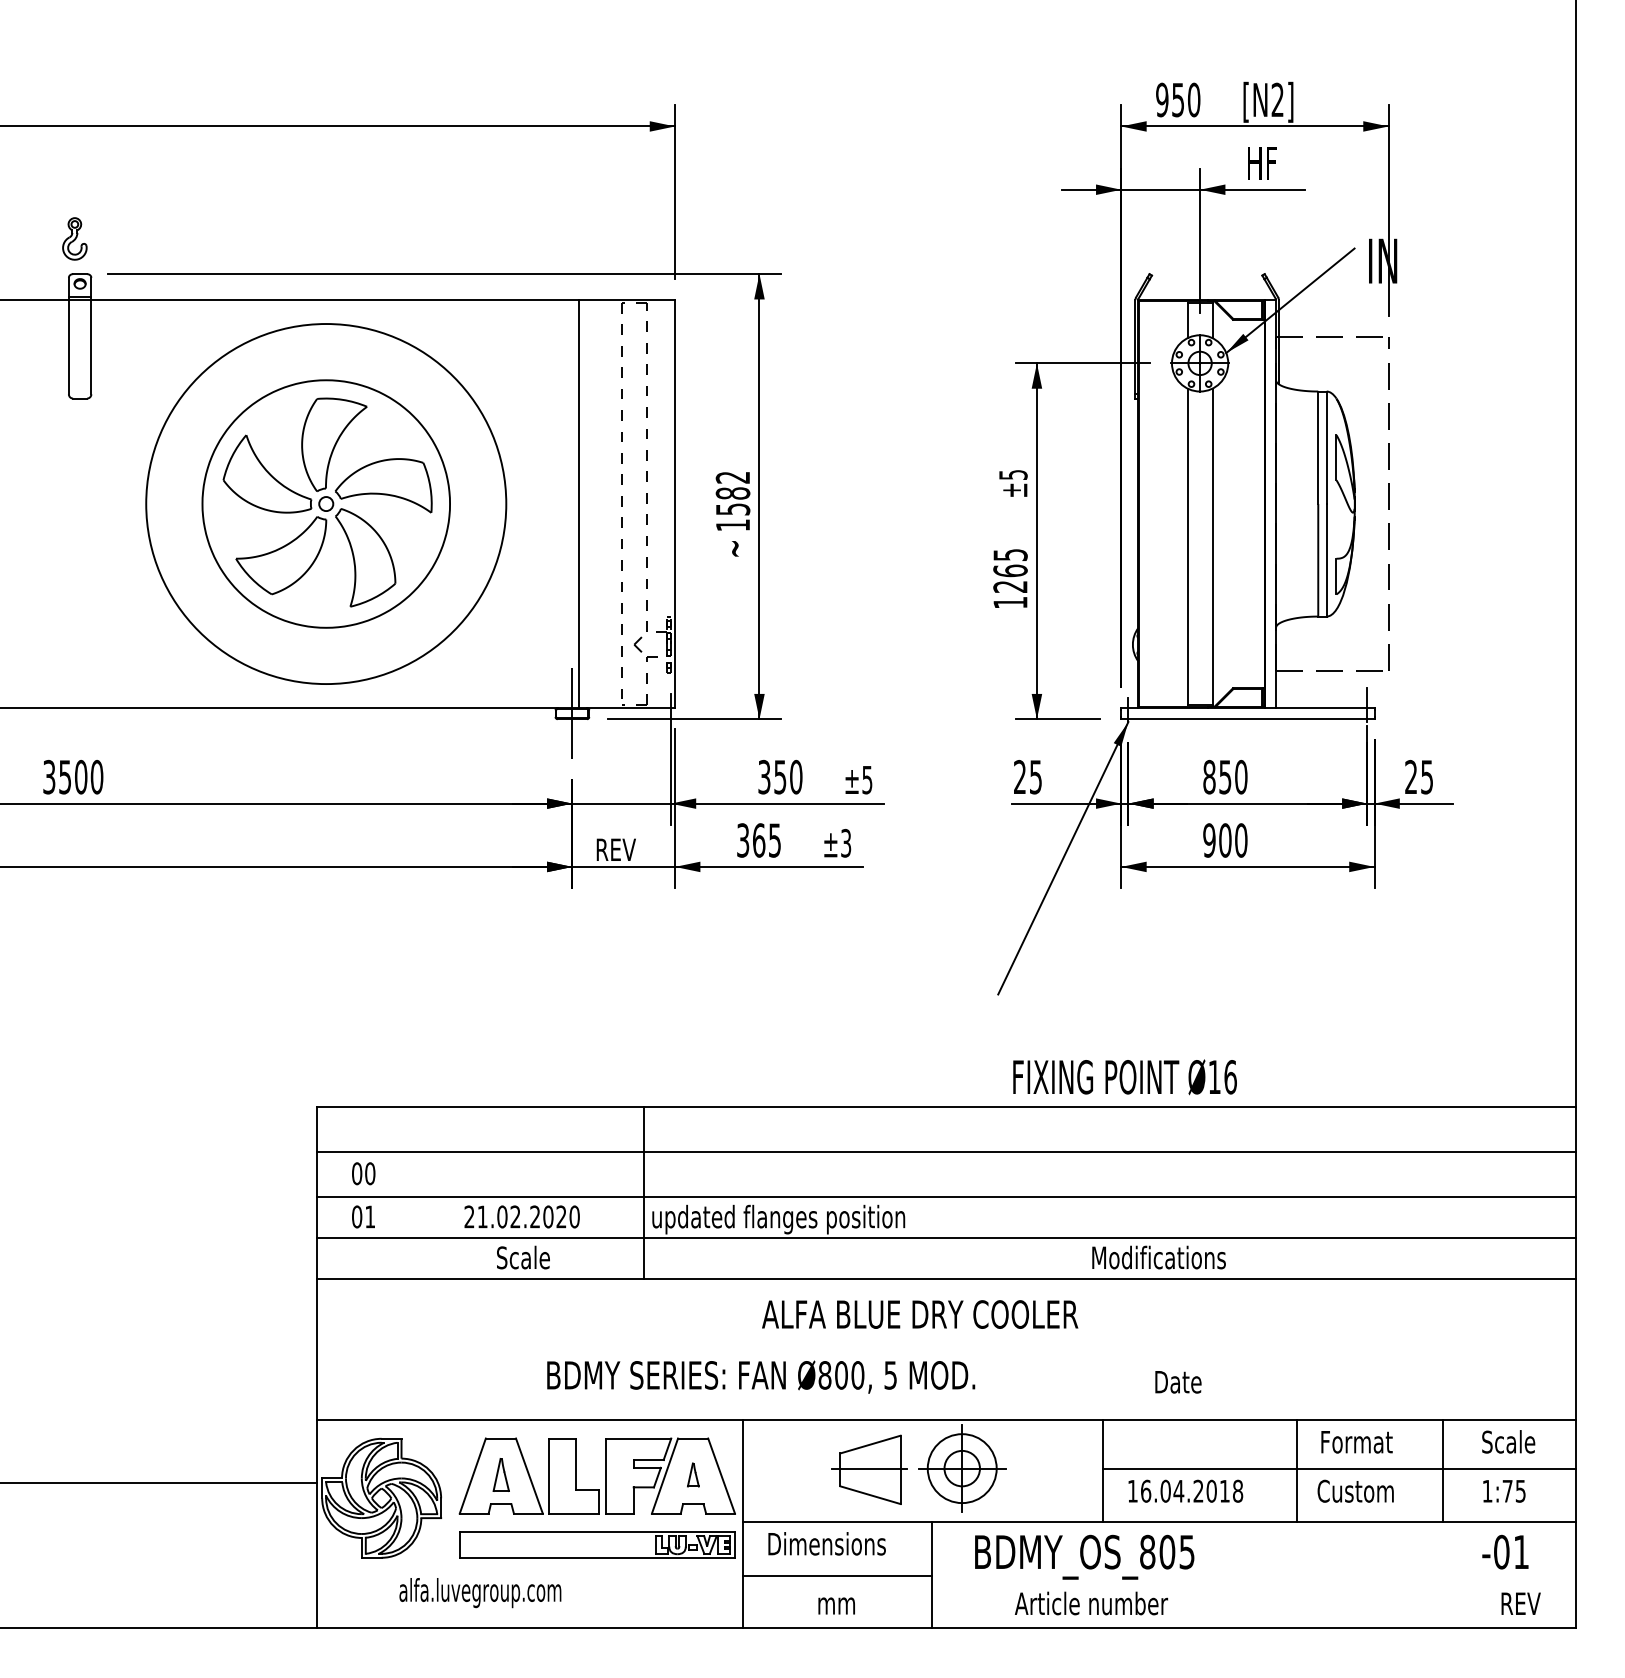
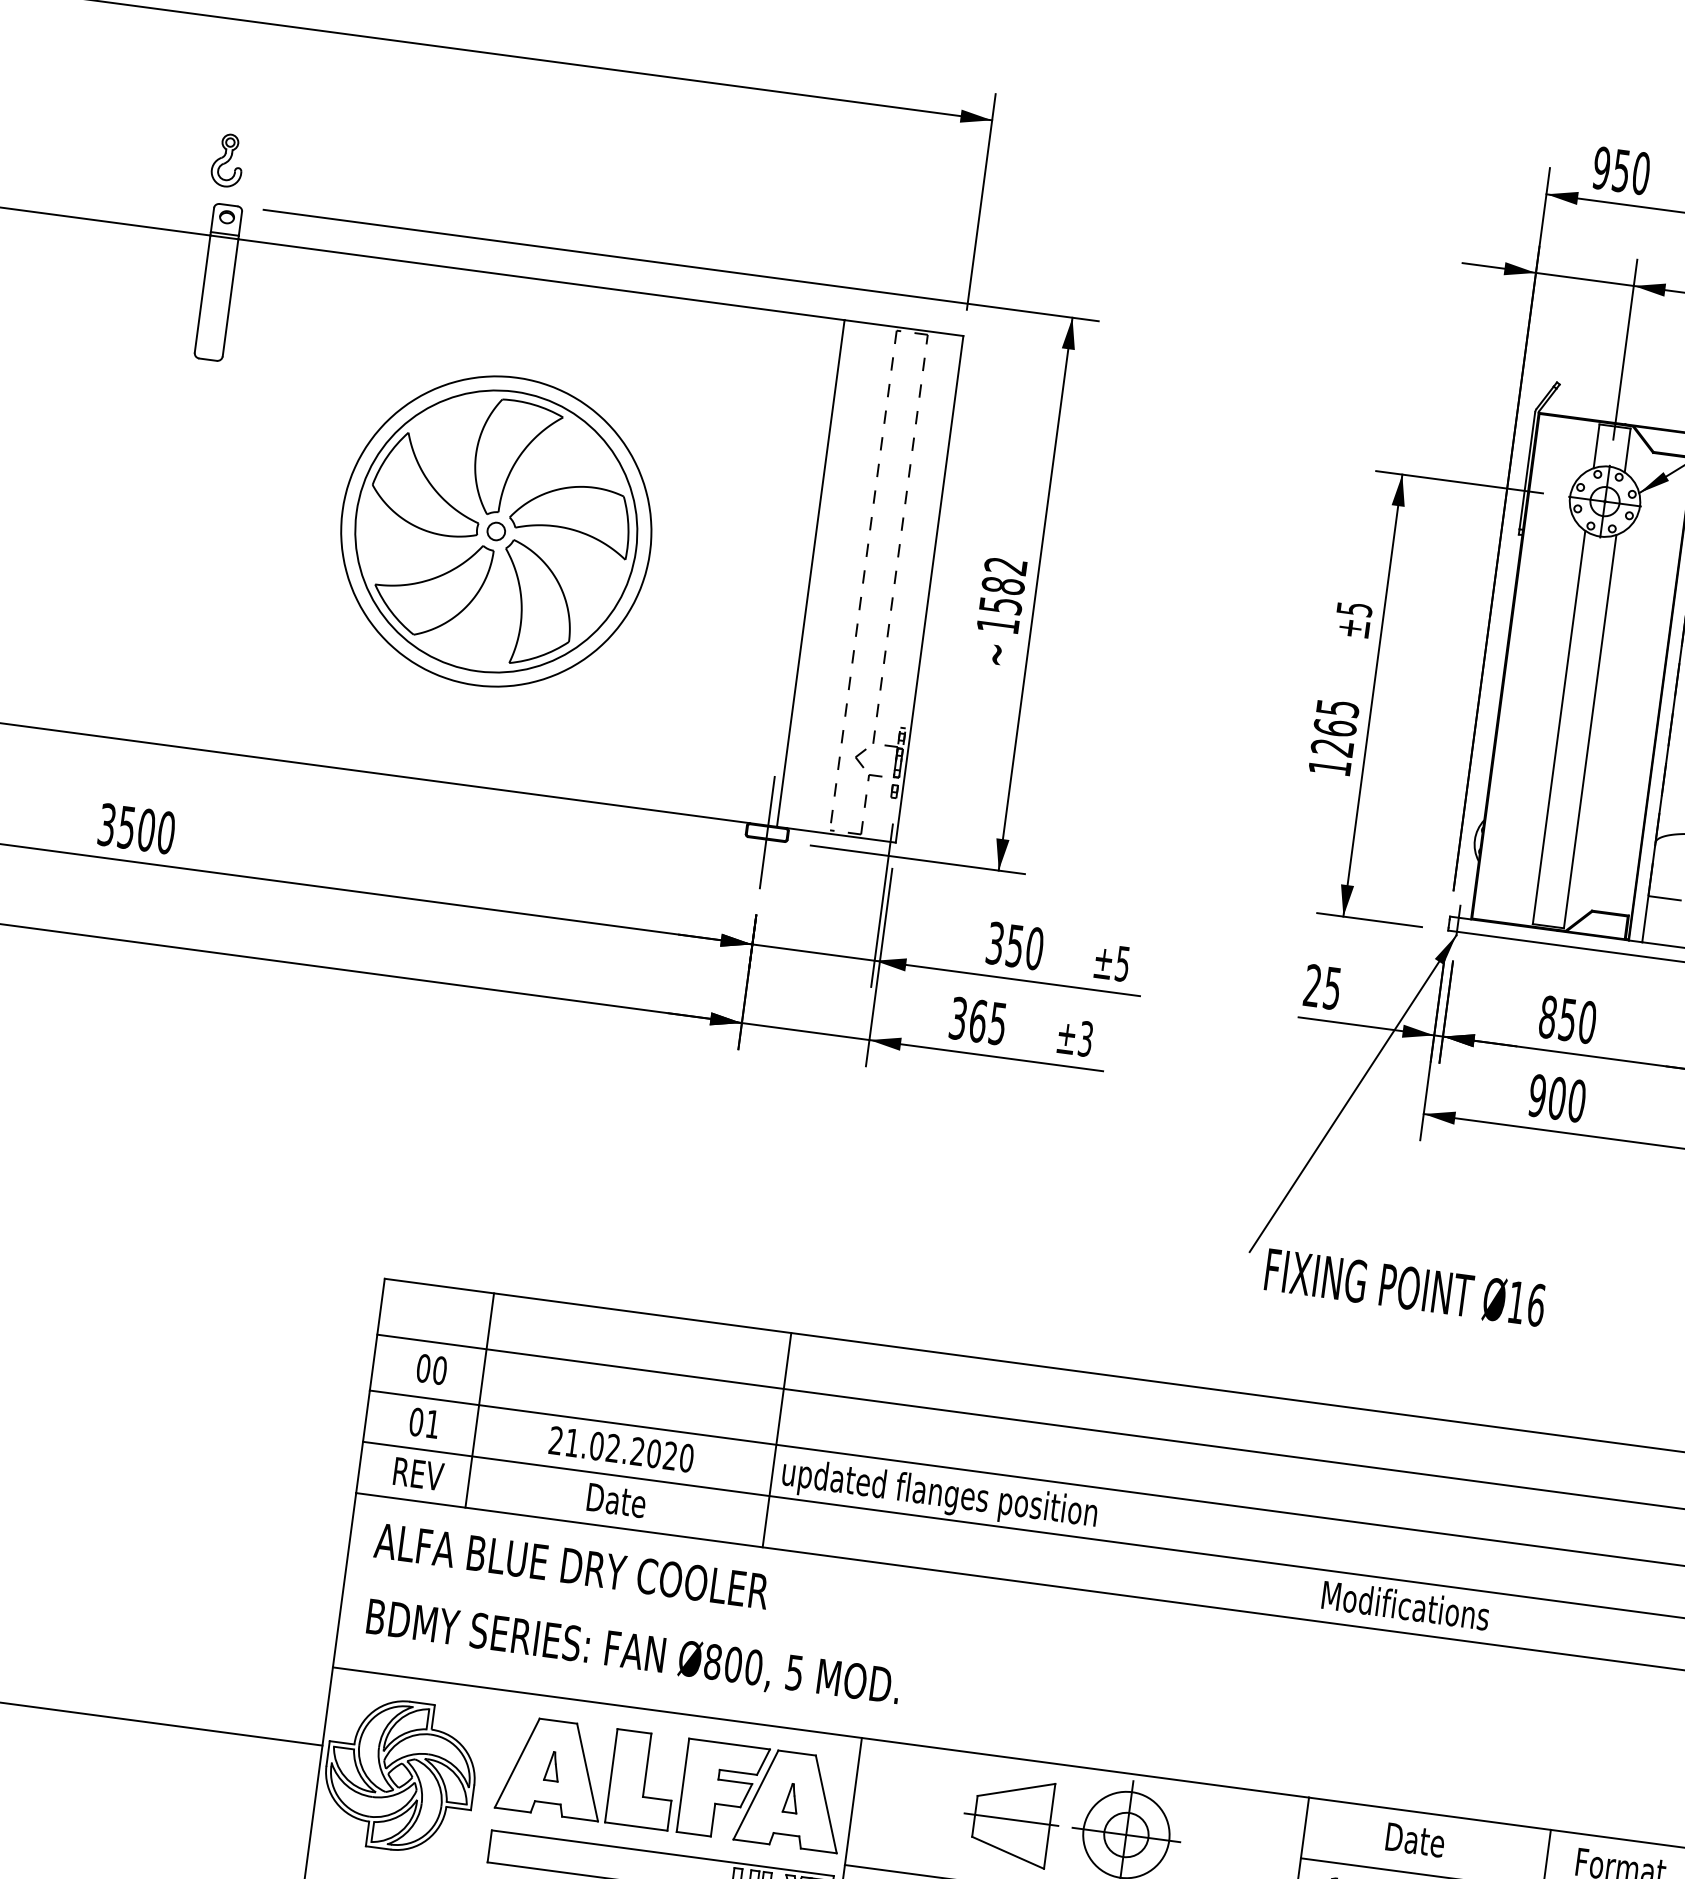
circle: (325, 503) -> (495, 530), size x0.62
text: (615, 849) -> (417, 1473), moved
text: (1124, 1077) -> (1404, 1287), moved
line: (404, 1192) -> (479, 1399), added
text: (523, 1257) -> (616, 1500), Scale -> Date
text: (920, 1314) -> (572, 1566), moved
text: (761, 1376) -> (633, 1652), moved
text: (1178, 1382) -> (1415, 1840), moved
part: (500, 1474) -> (551, 1765), size x0.71

